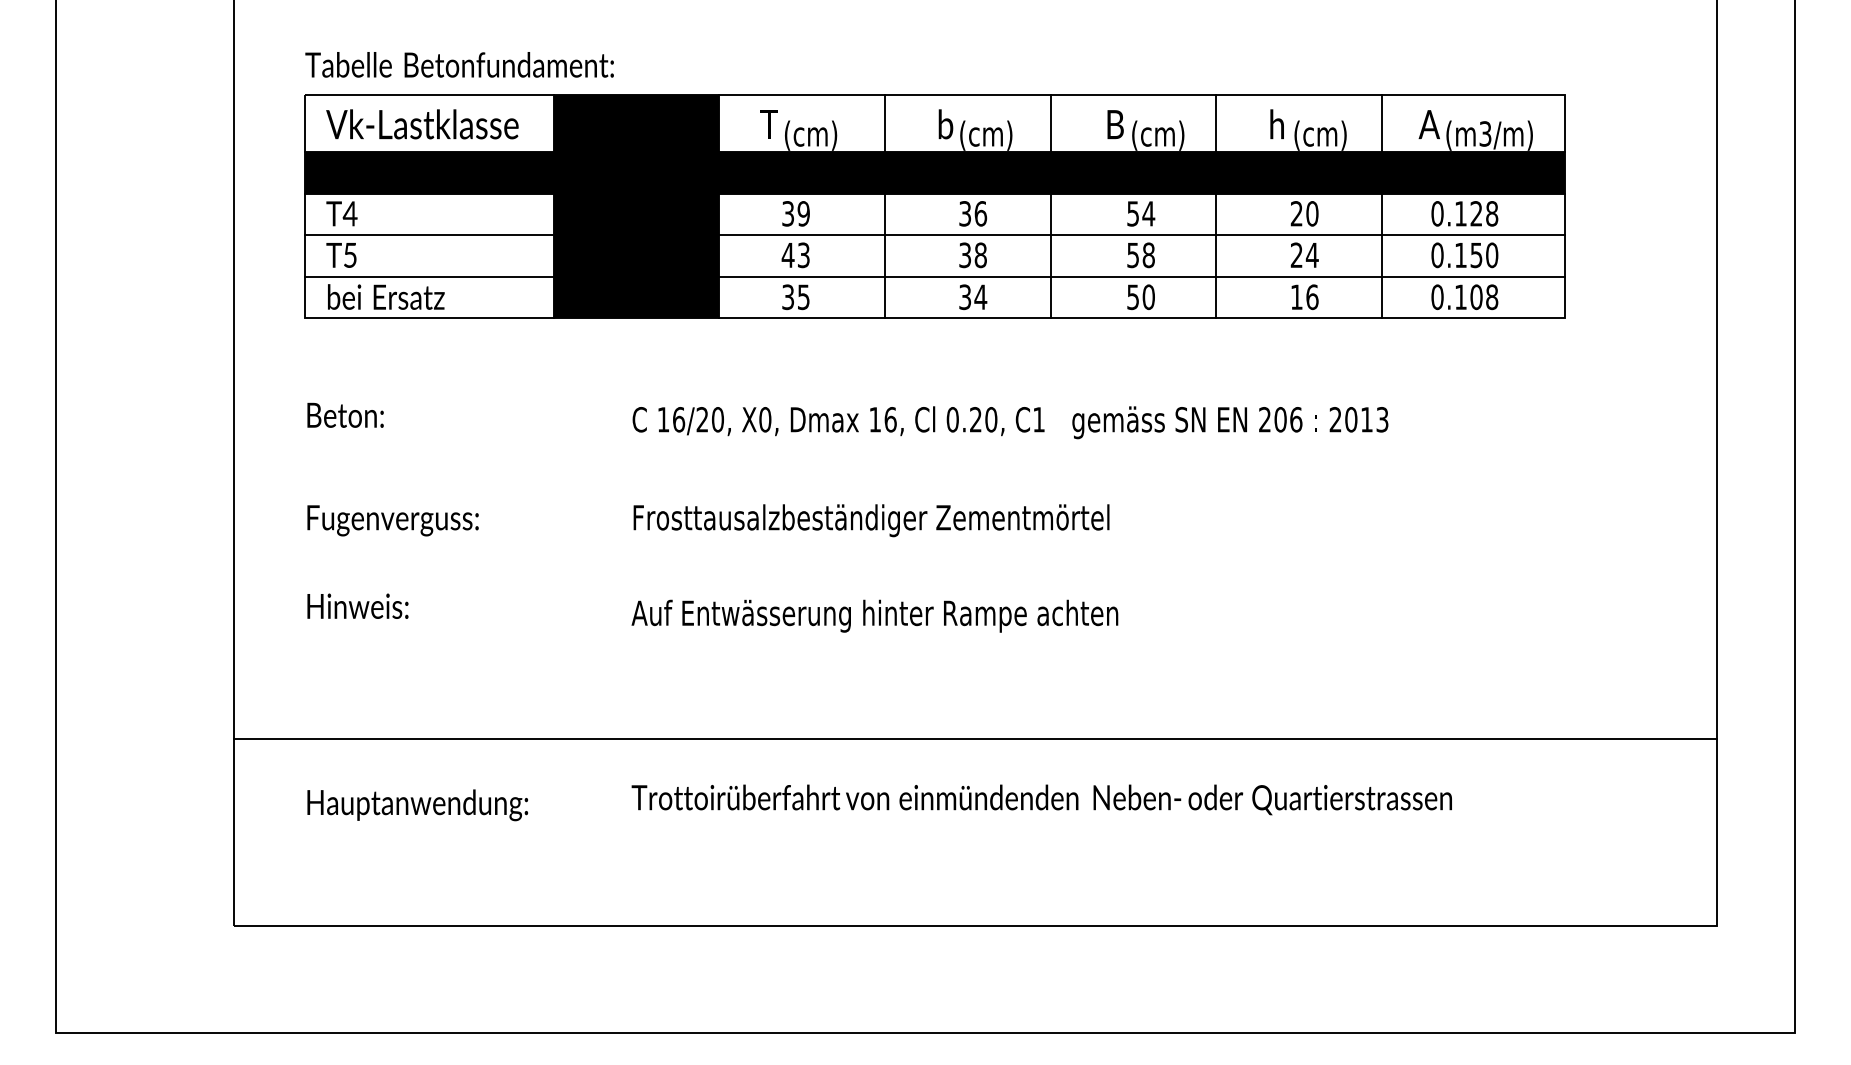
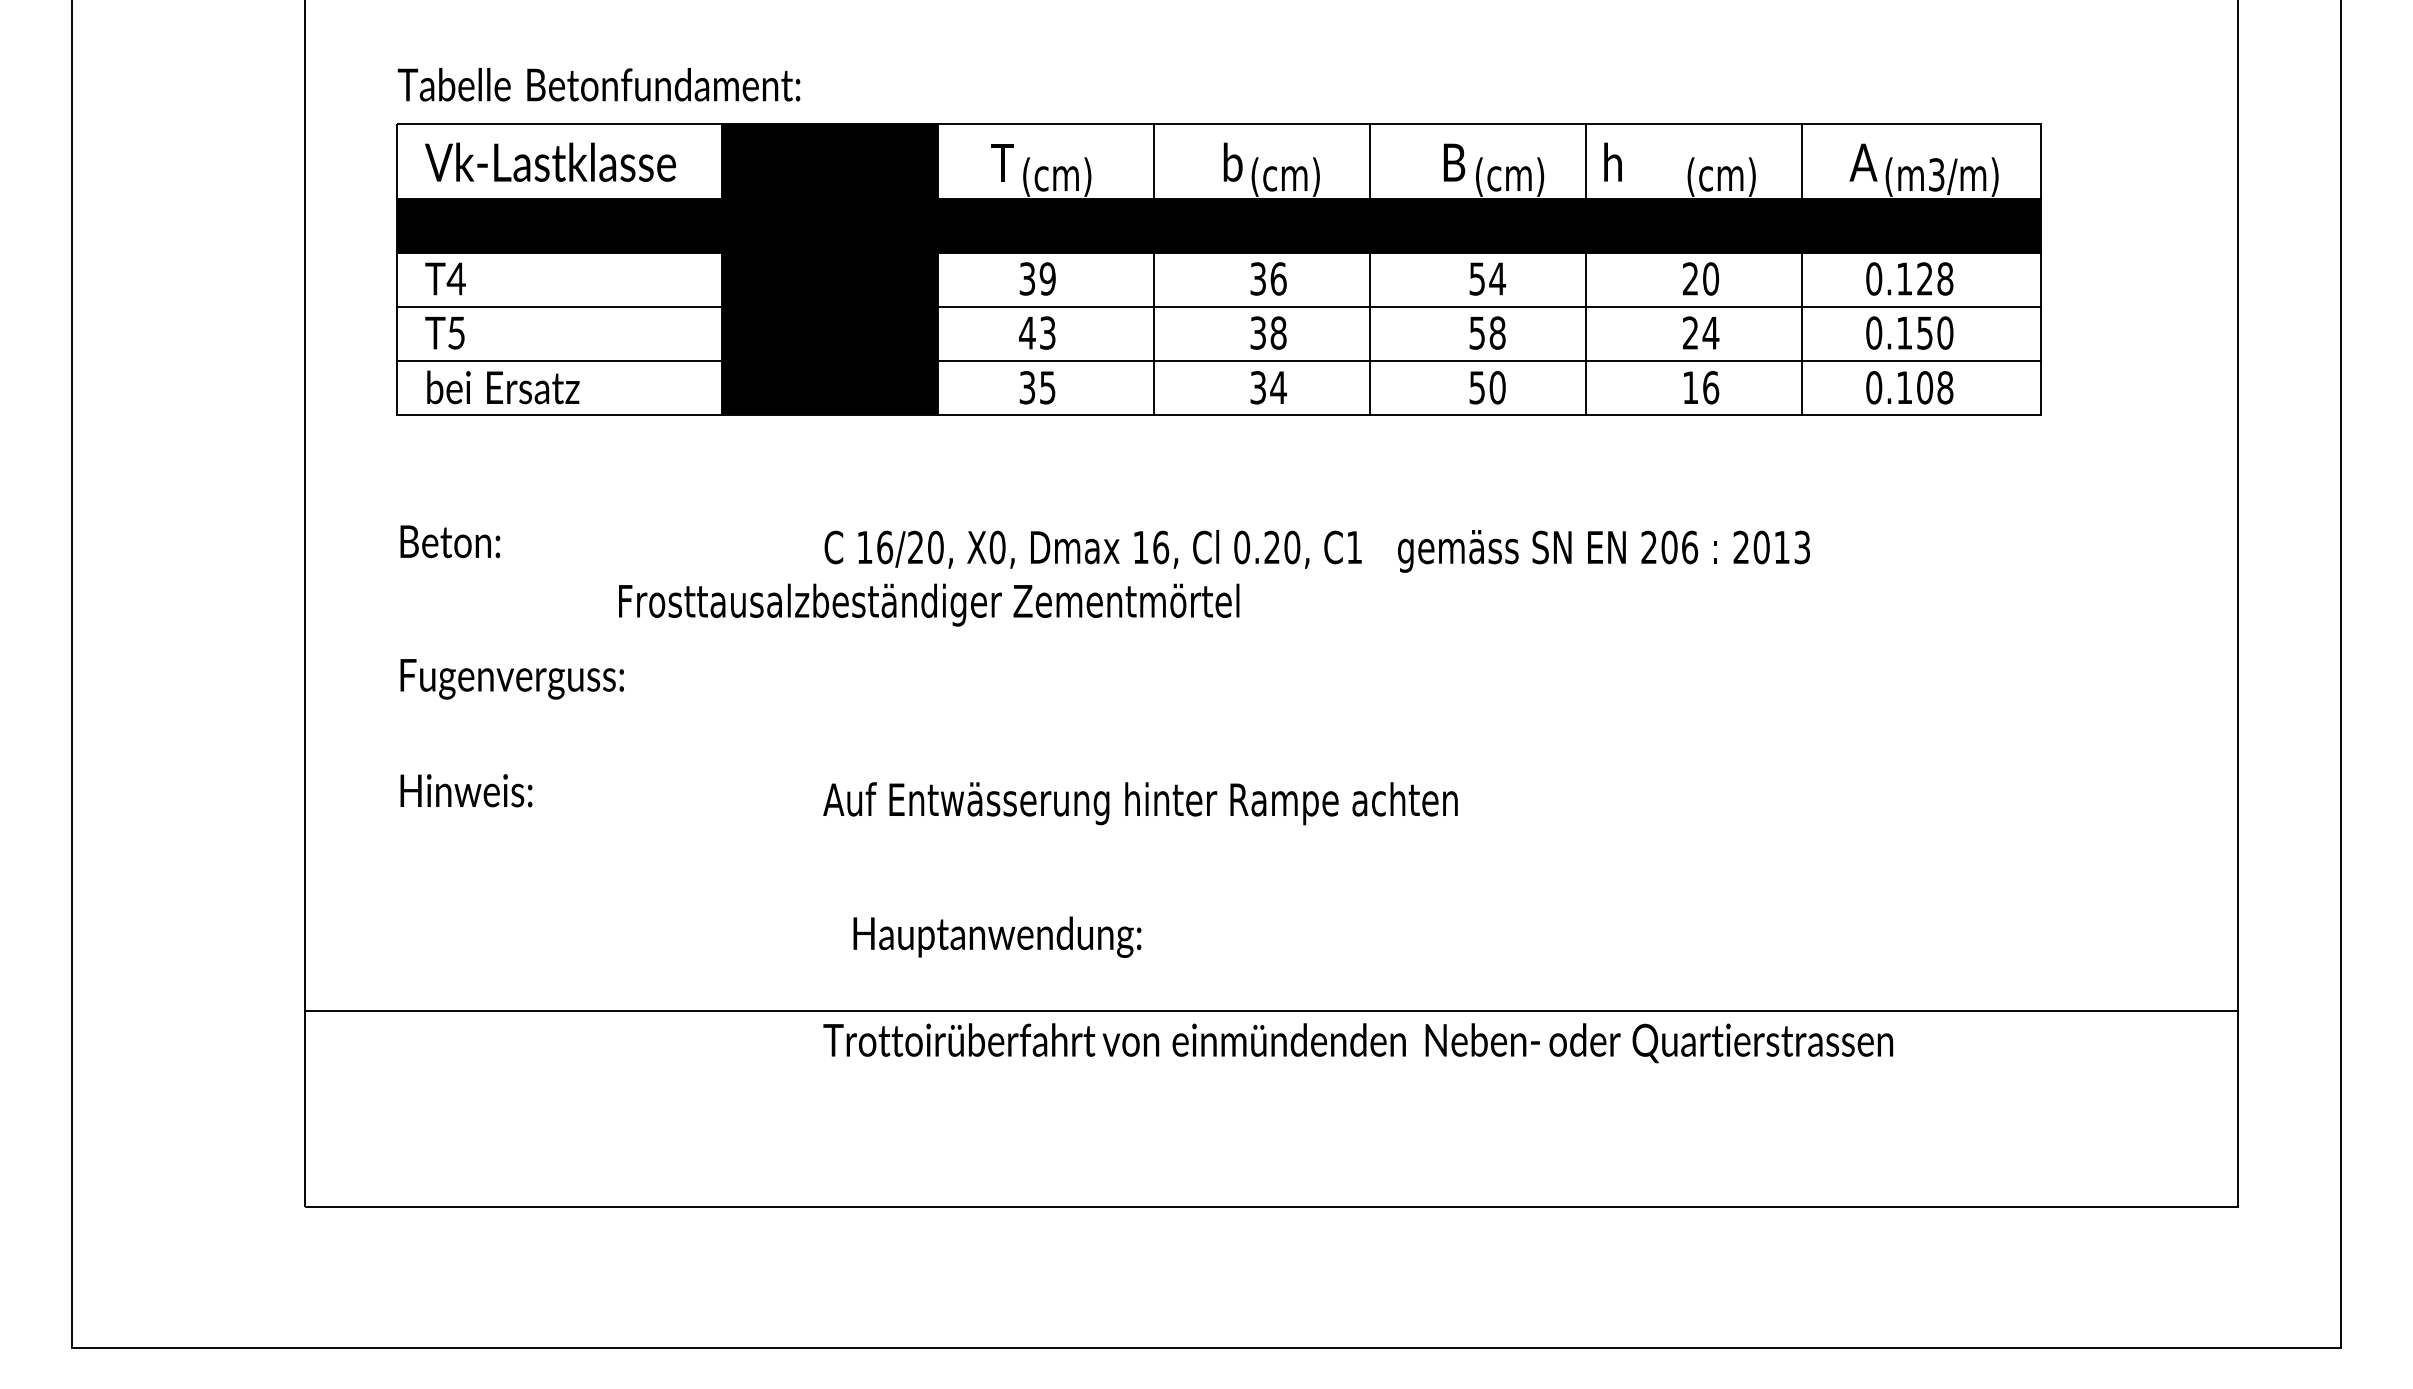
text: (1276, 123) -> (1612, 161), moved
text: (871, 520) -> (929, 604), moved
line: (975, 739) -> (1271, 1011), moved
text: (417, 804) -> (997, 936), moved

